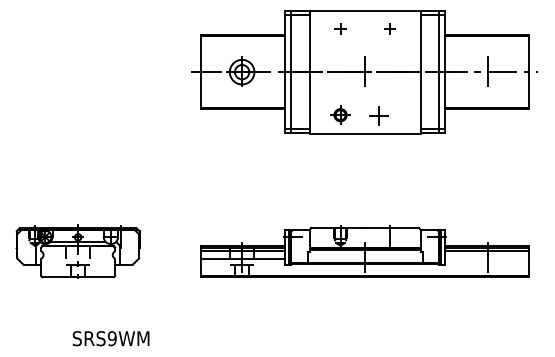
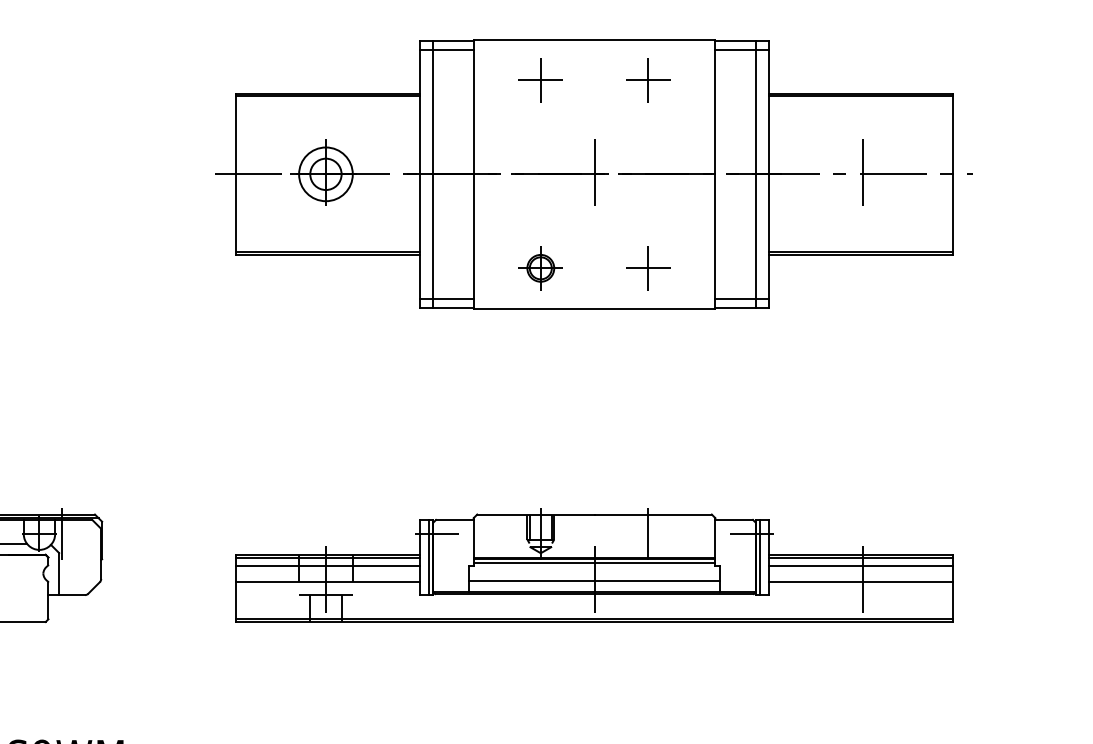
part: (340, 28) -> (540, 78), size x1.67
part: (389, 28) -> (647, 78), size x1.67
part: (378, 115) -> (647, 266), moved
line: (364, 258) -> (593, 581), added
line: (487, 258) -> (861, 581), added

